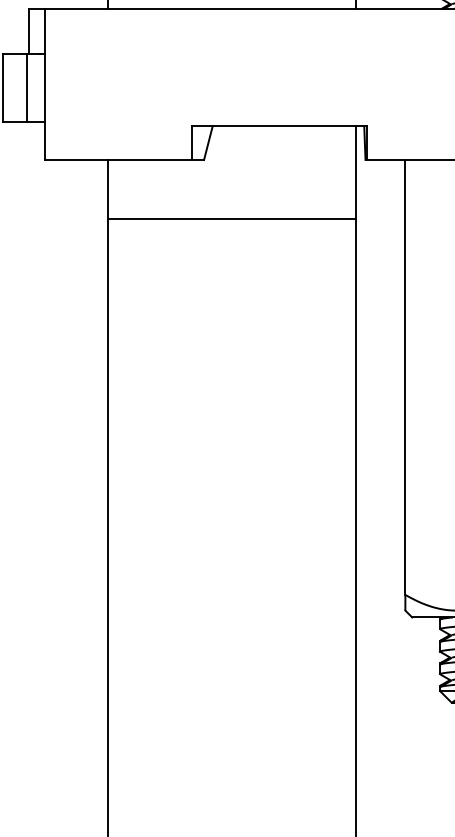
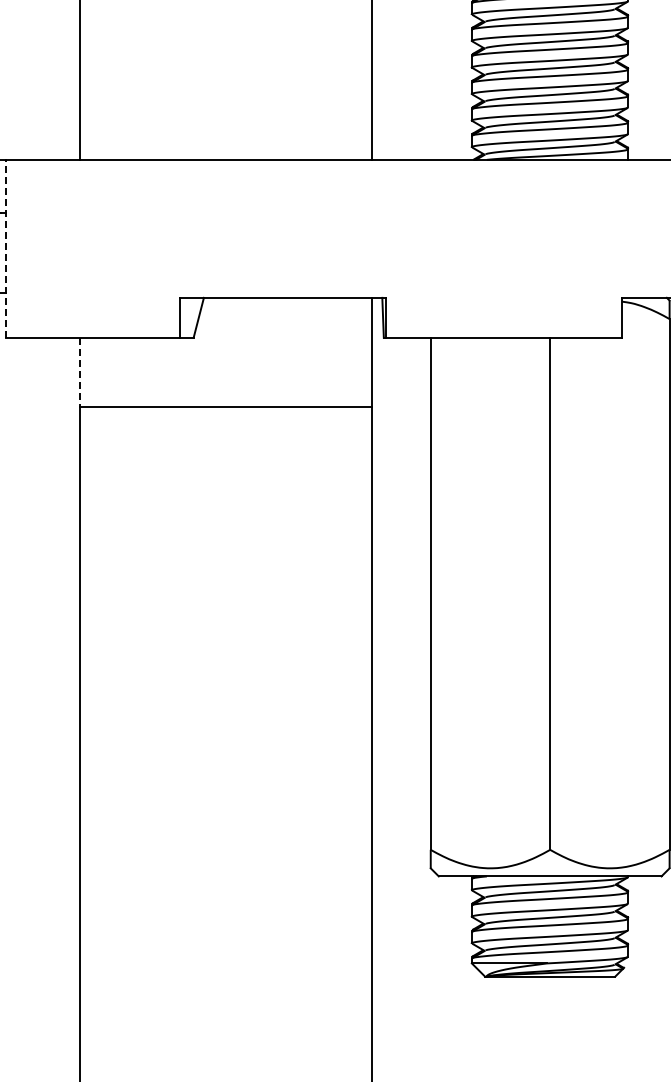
line: (45, 84) -> (6, 248), solid -> dashed
line: (107, 189) -> (80, 372), solid -> dashed

